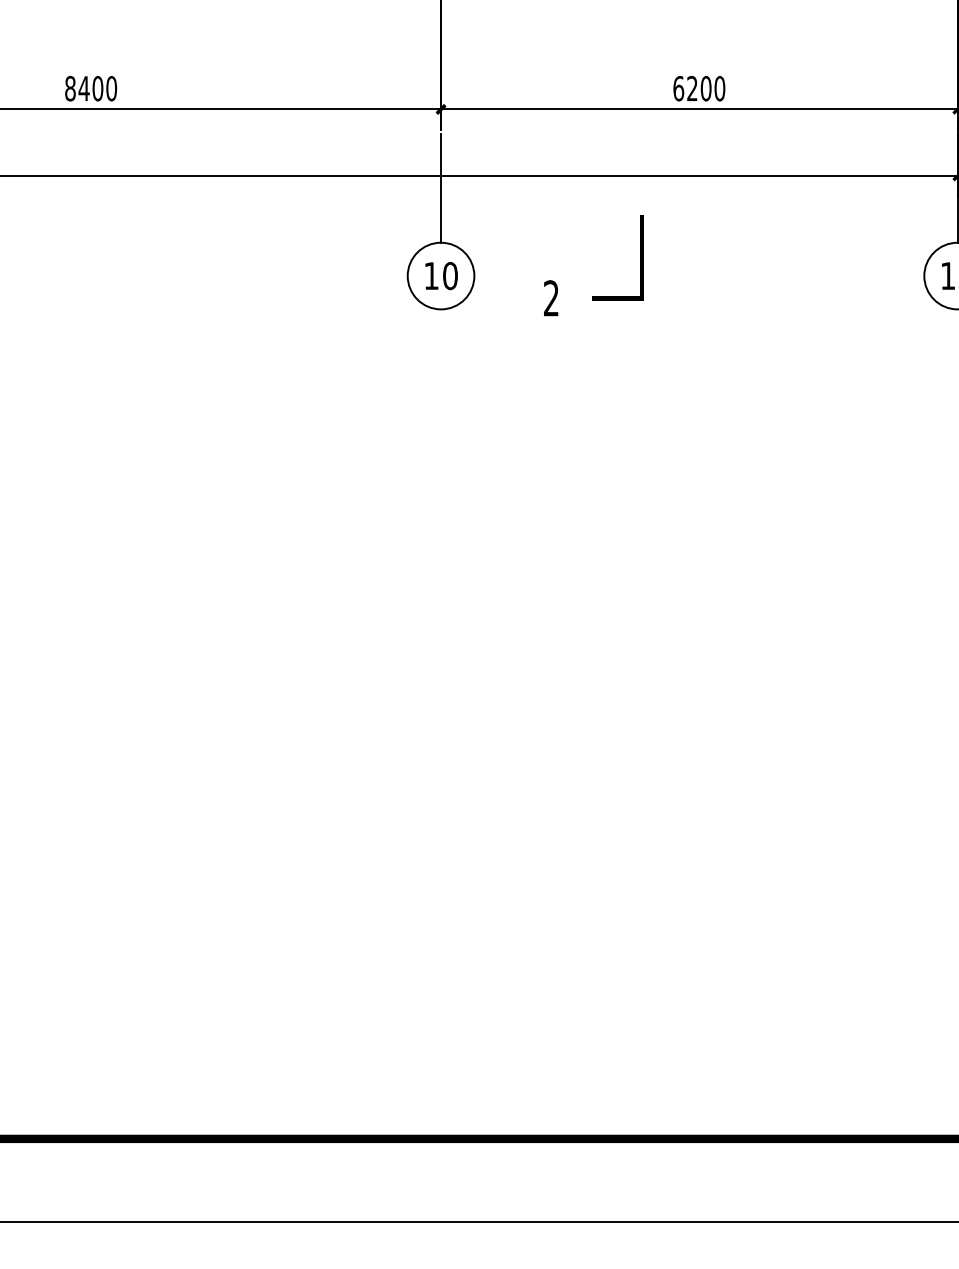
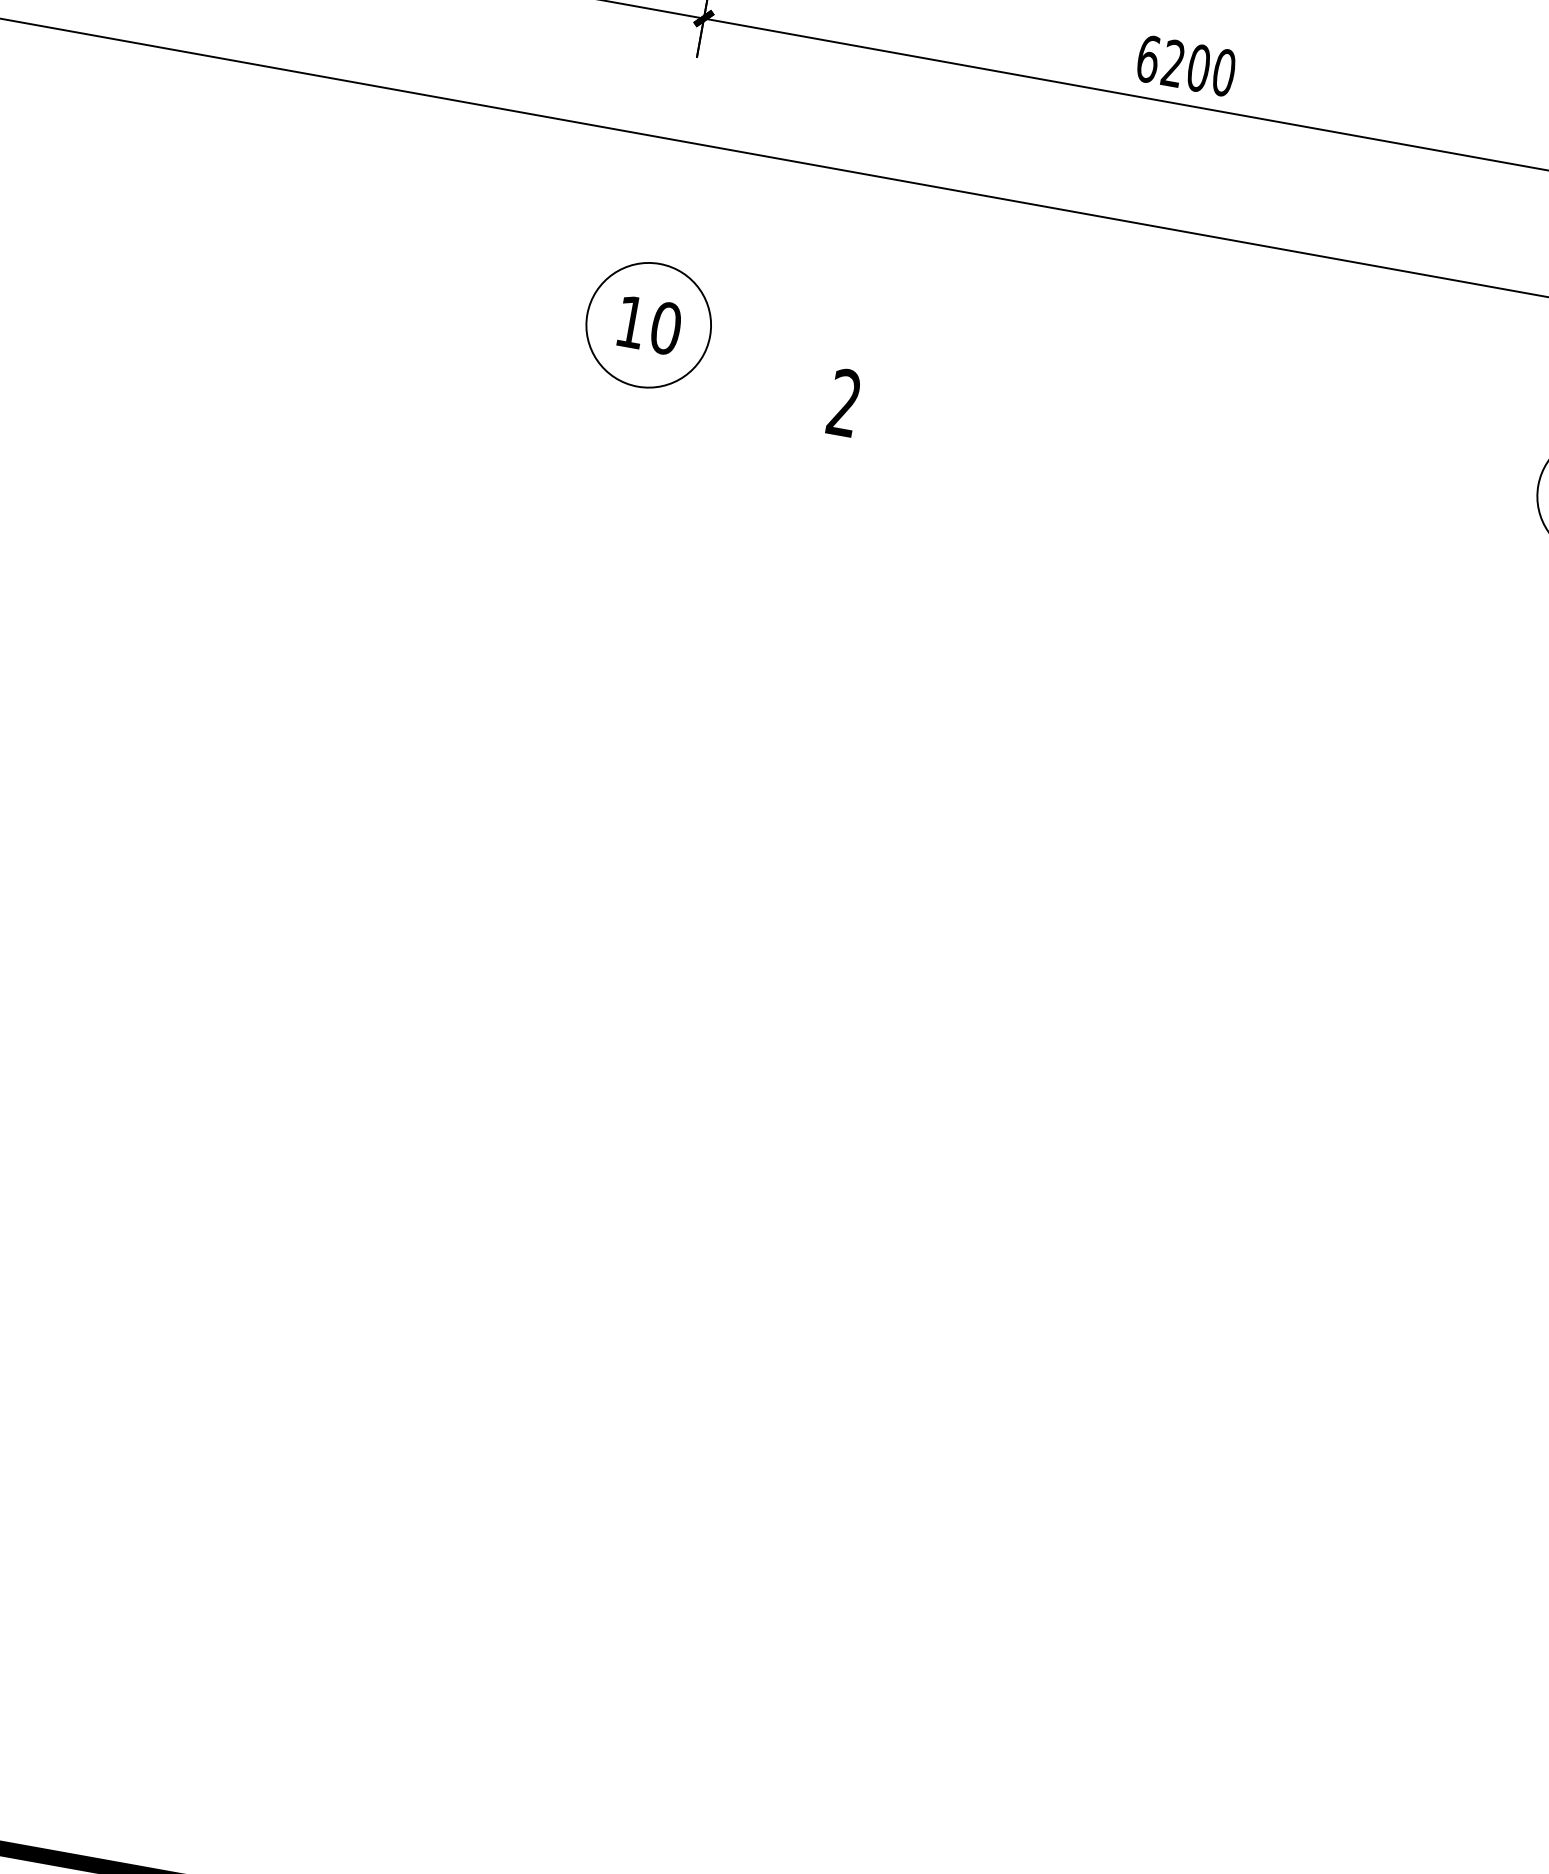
line: (441, 187) -> (678, 162), removed
line: (640, 257) -> (1022, 357), removed

